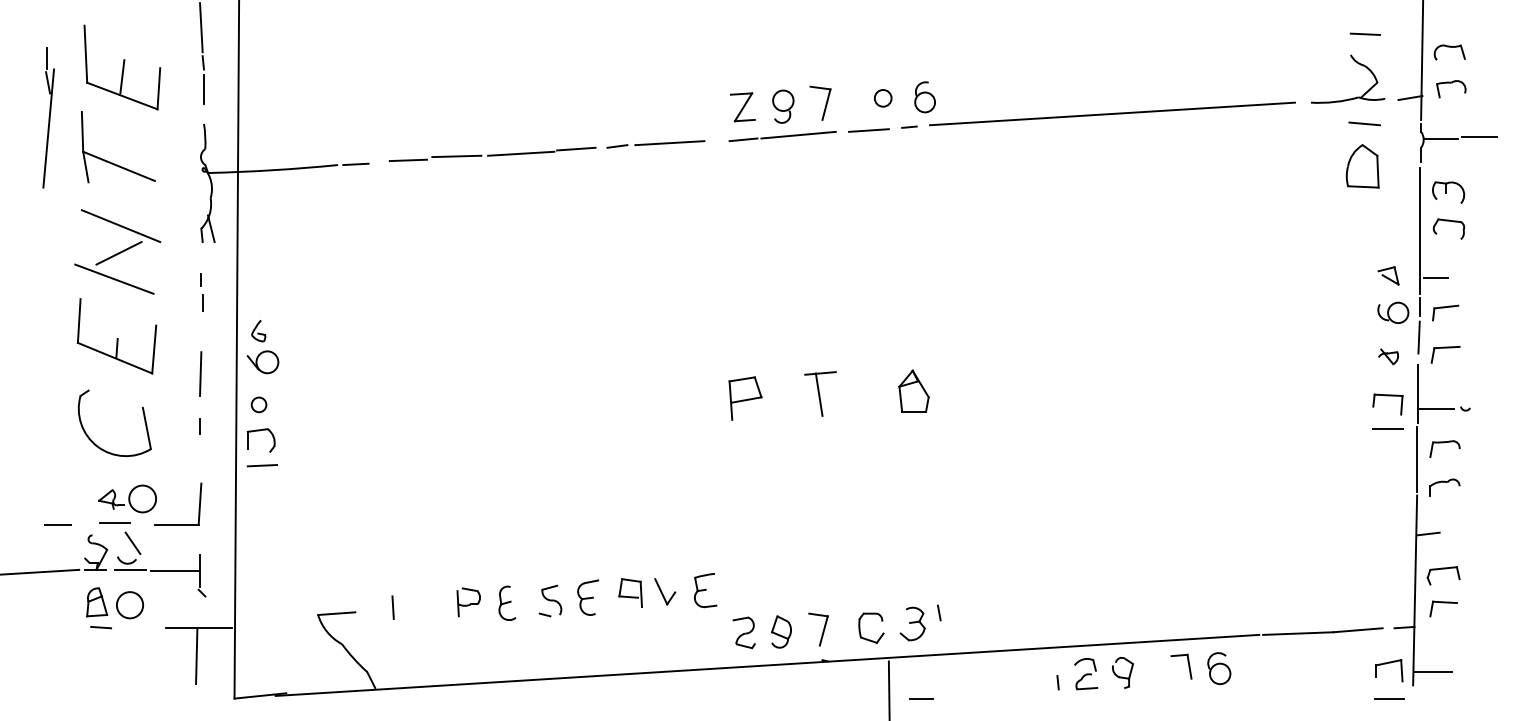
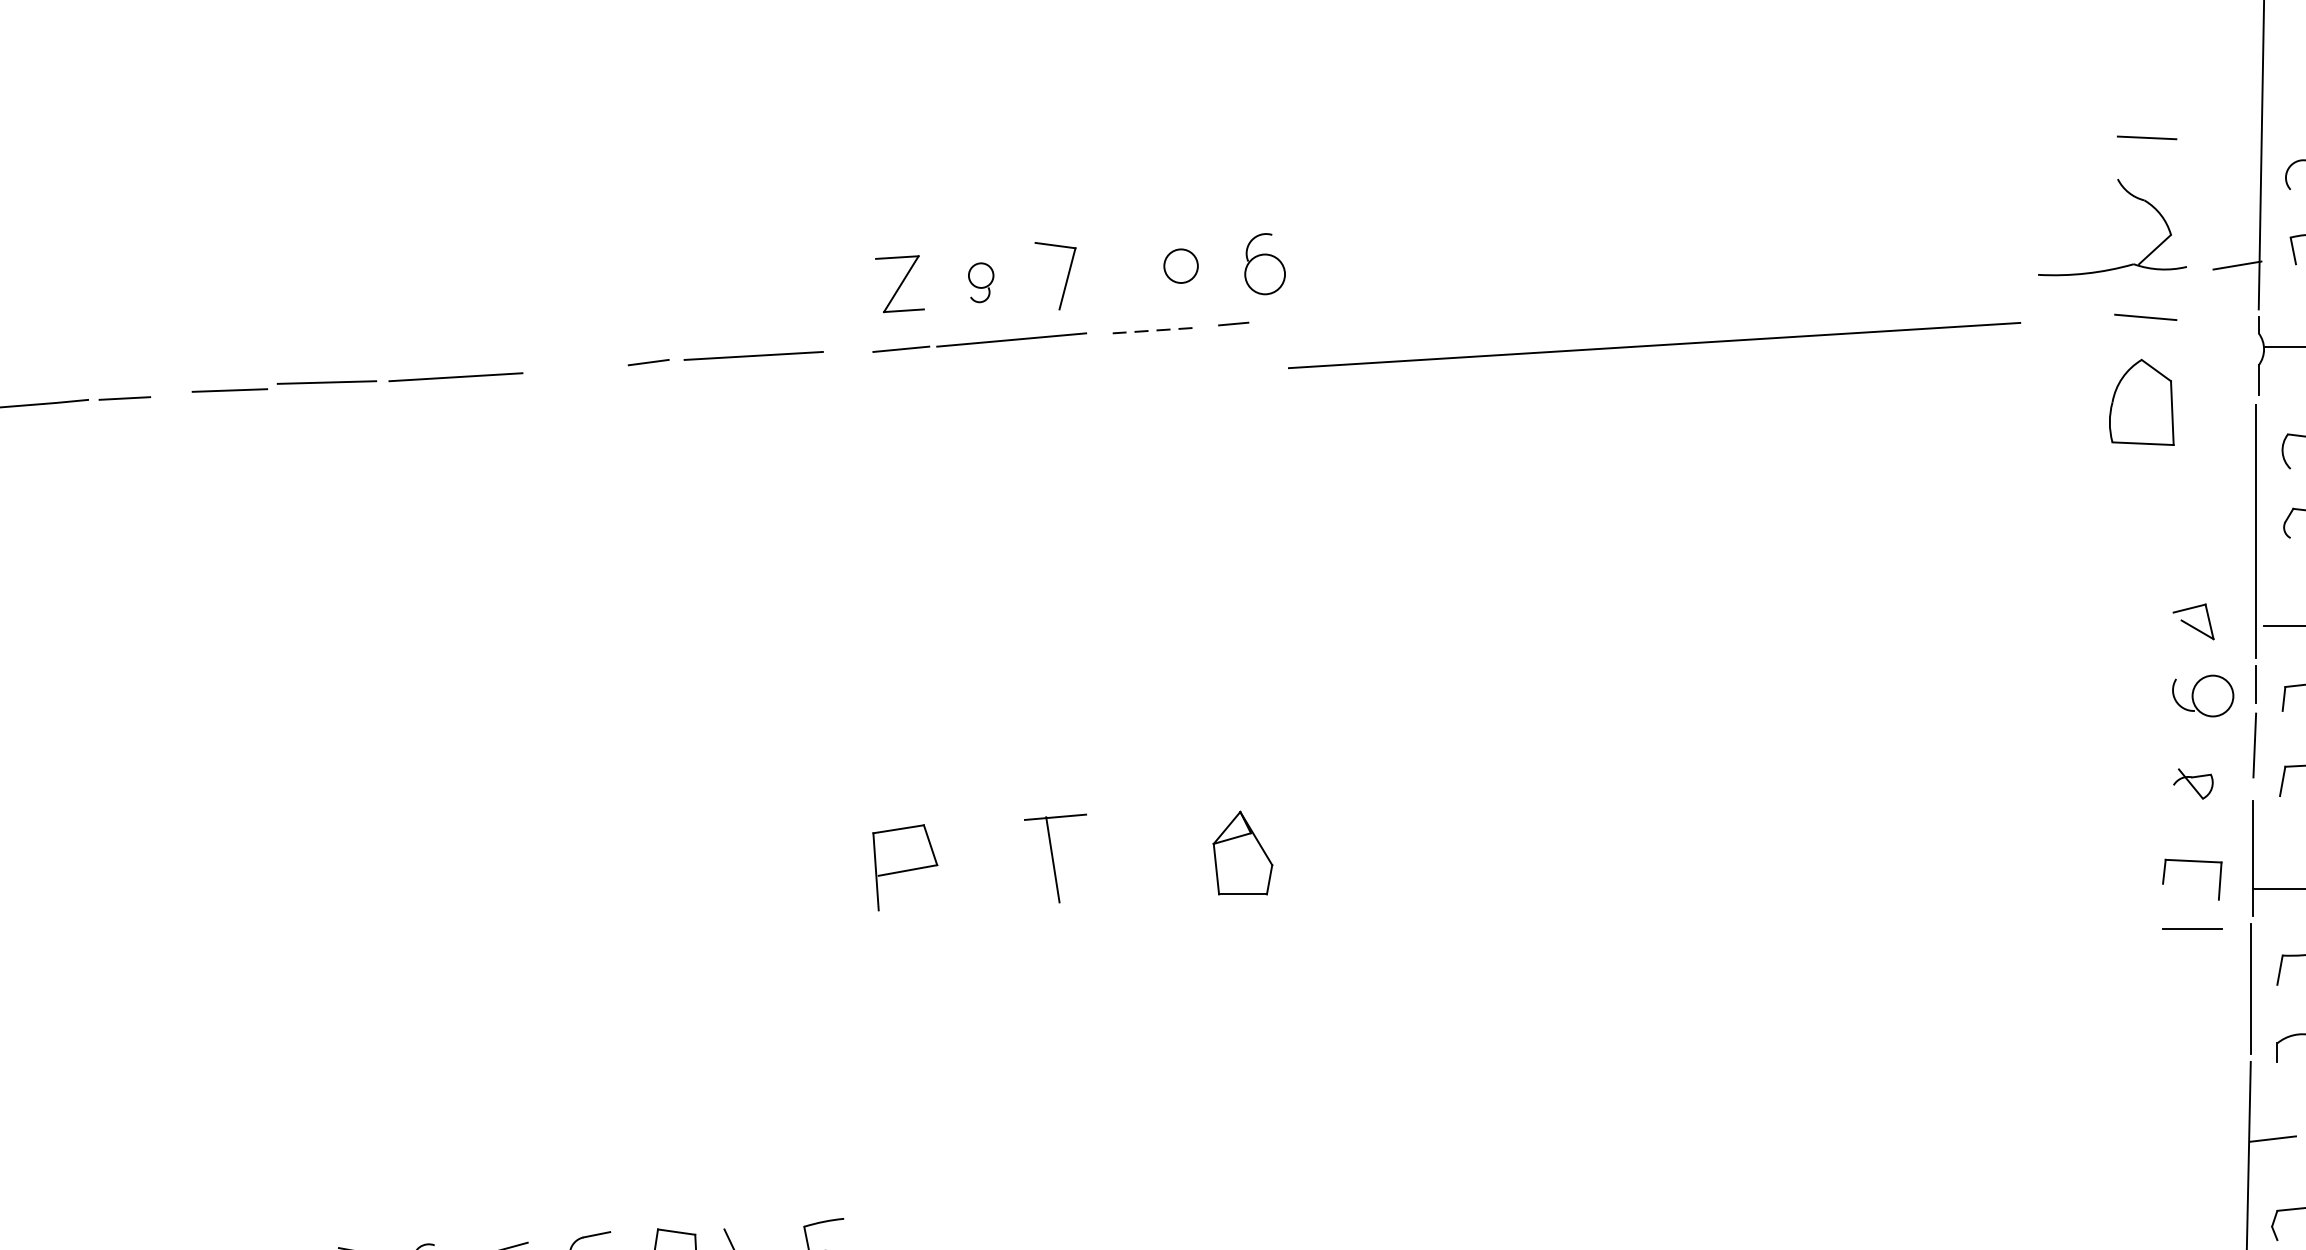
part: (783, 106) -> (981, 282), size x0.6
line: (1112, 113) -> (1654, 344), moved
line: (868, 130) -> (1151, 330), solid -> dashed
line: (576, 148) -> (566, 366), removed

